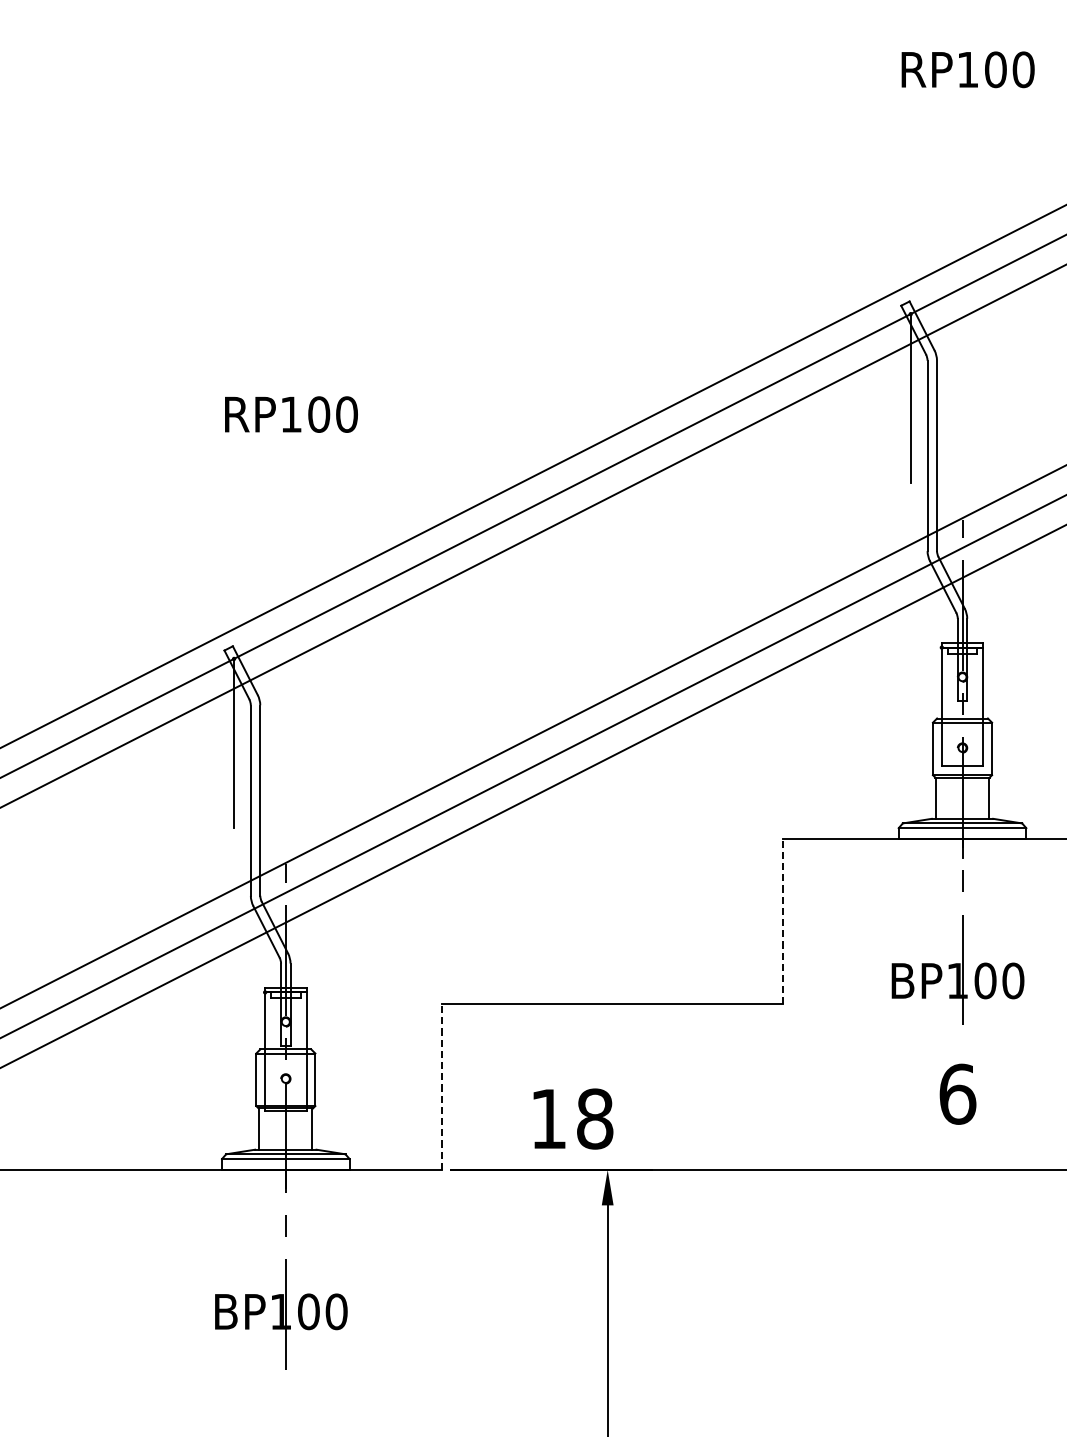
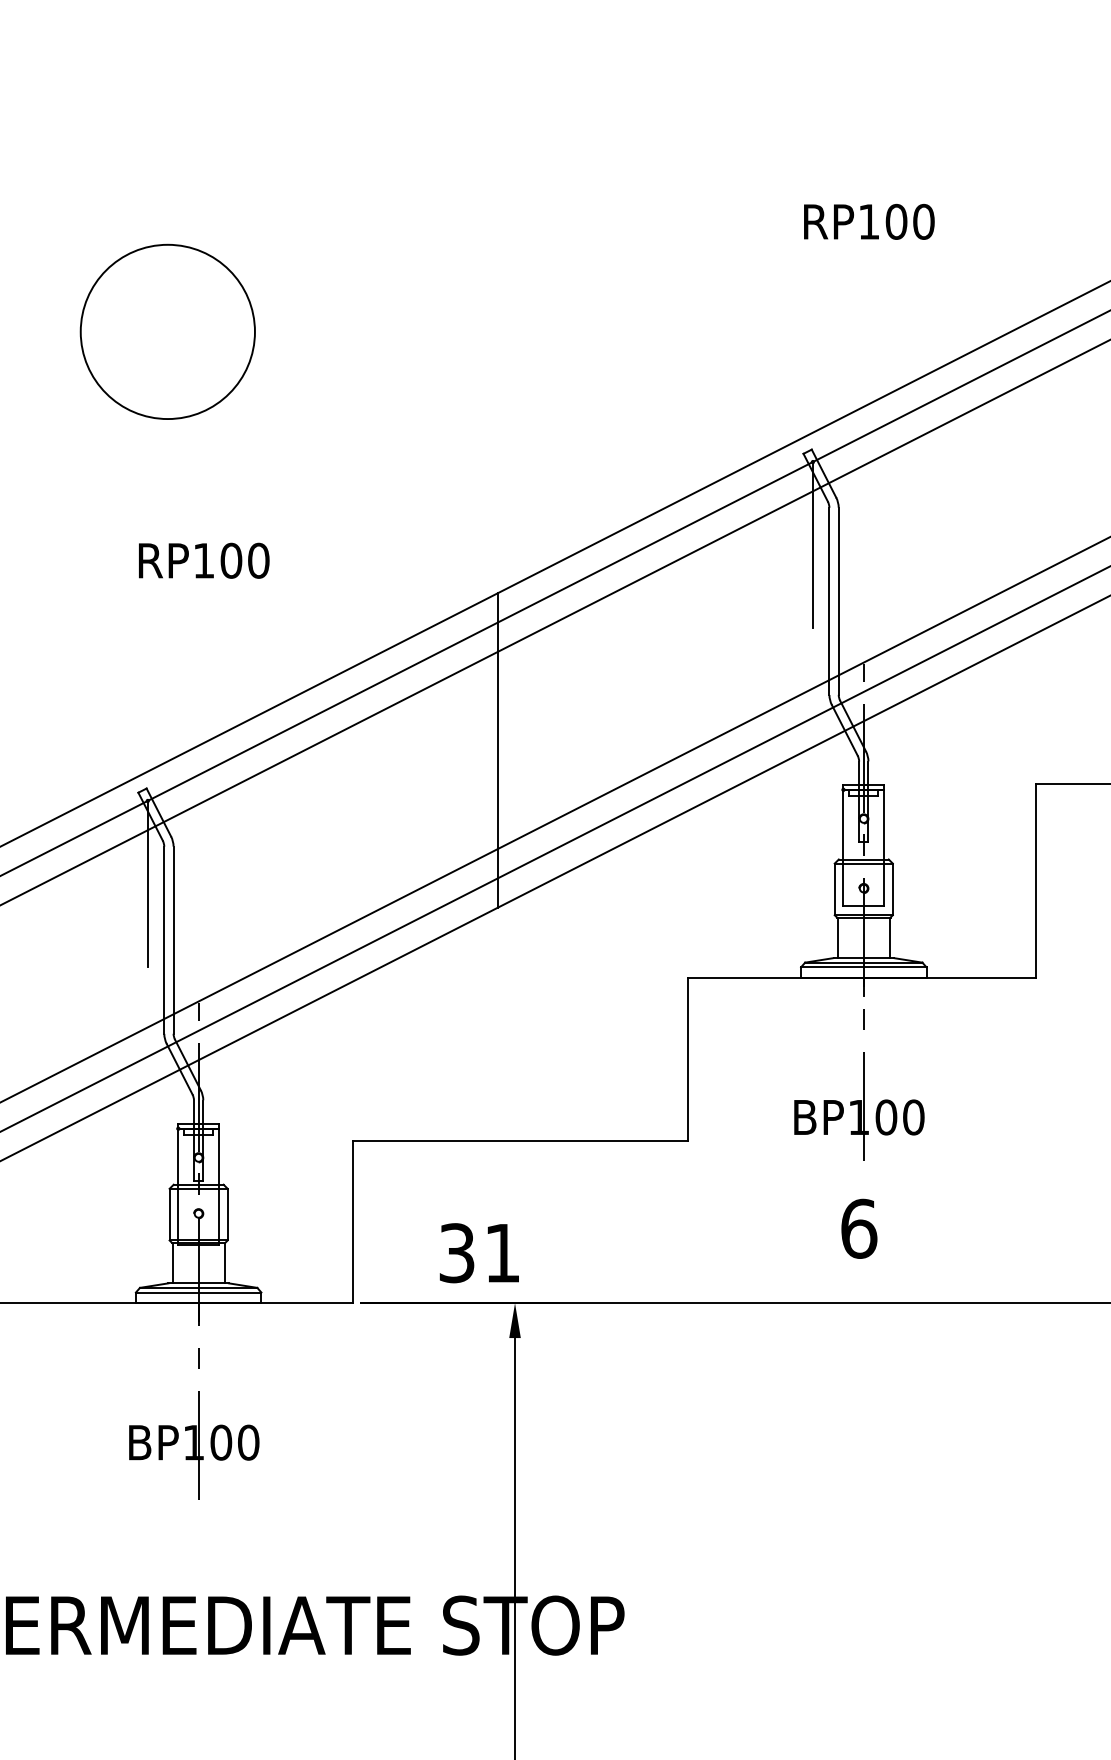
circle: (254, 181) -> (167, 331), added
line: (590, 607) -> (498, 750), added
line: (783, 920) -> (687, 1058), dashed -> solid
line: (442, 1086) -> (352, 1221), dashed -> solid
text: (571, 1119) -> (479, 1253), 18 -> 31

